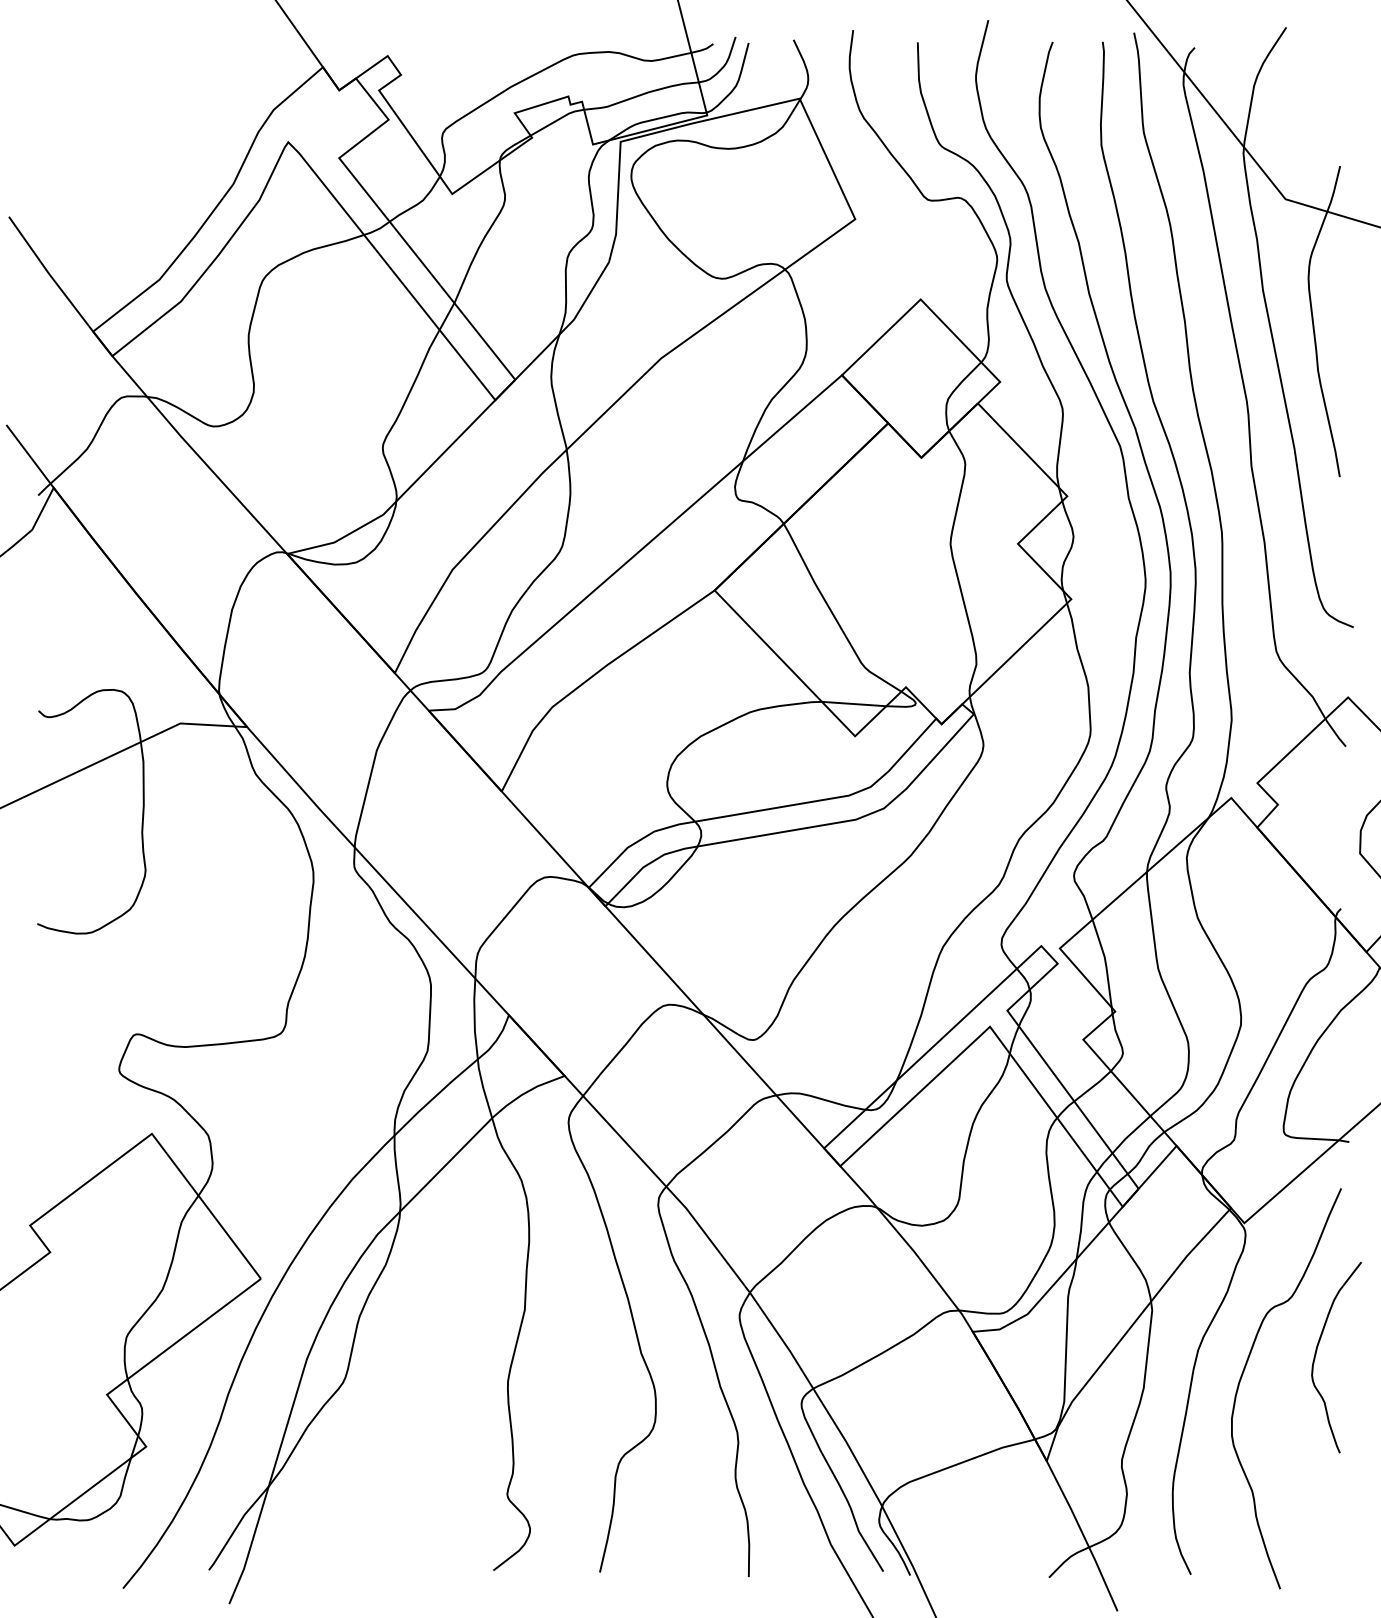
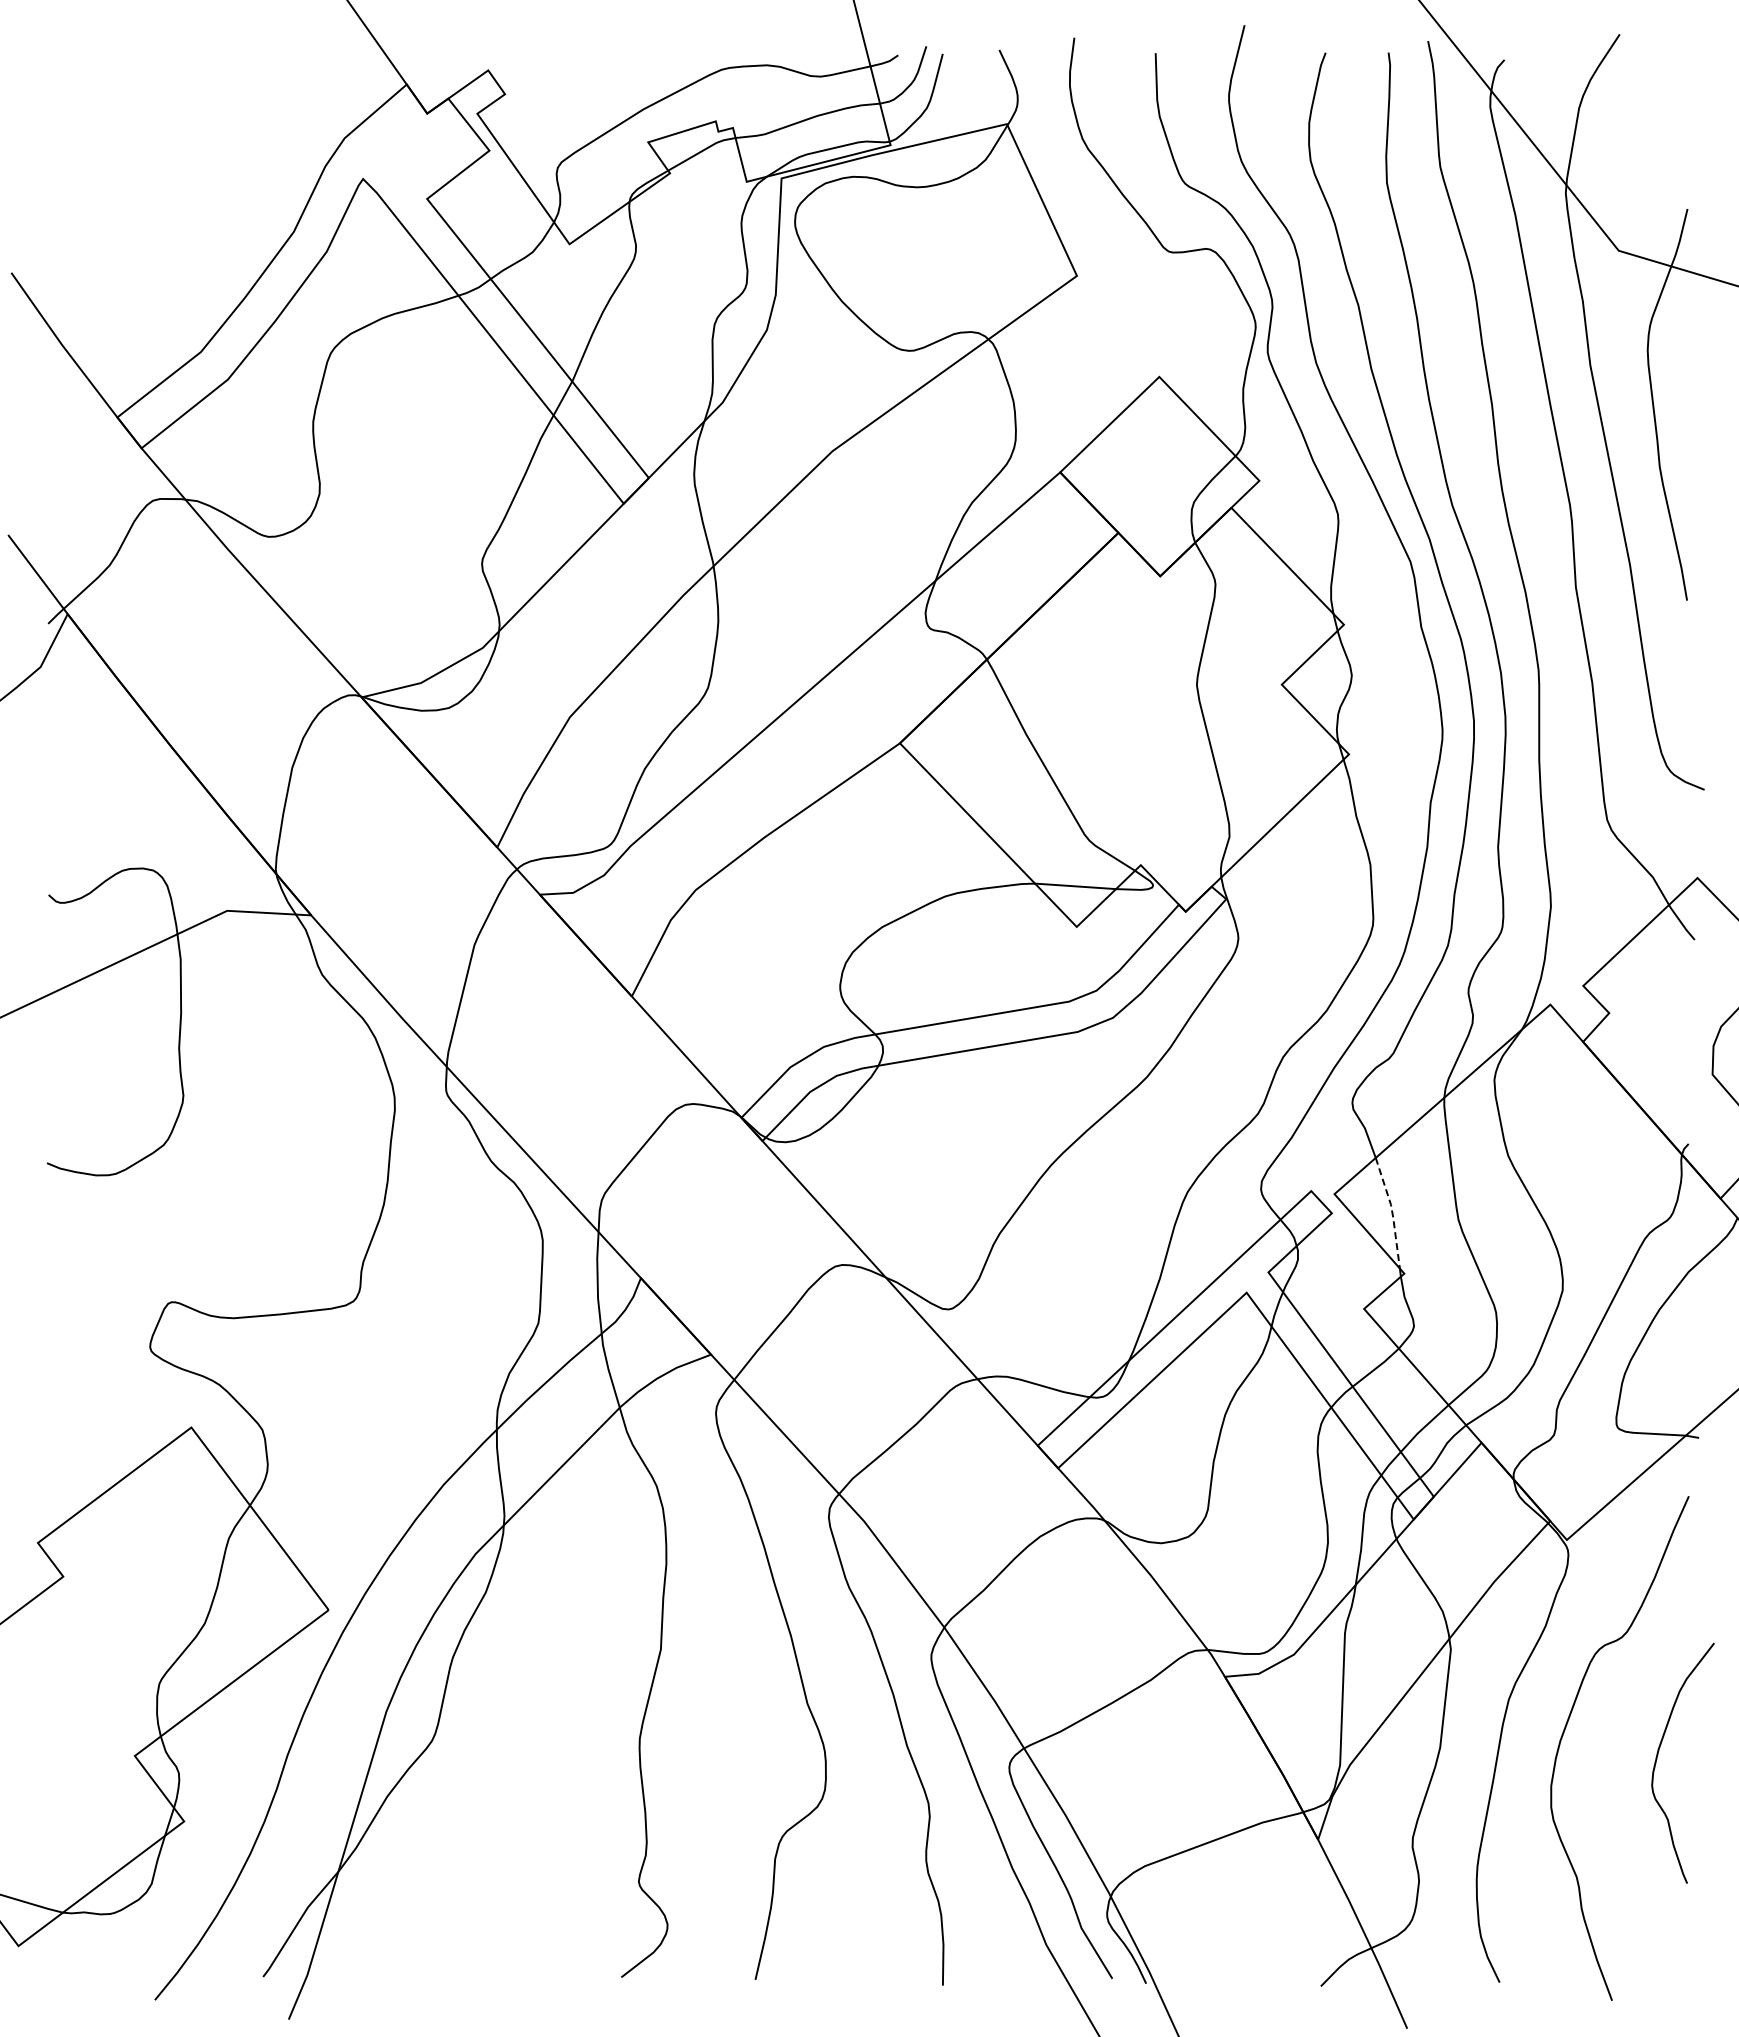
line: (1105, 963) -> (1392, 1212), solid -> dashed
curve: (1317, 1351) -> (1658, 1755), moved

